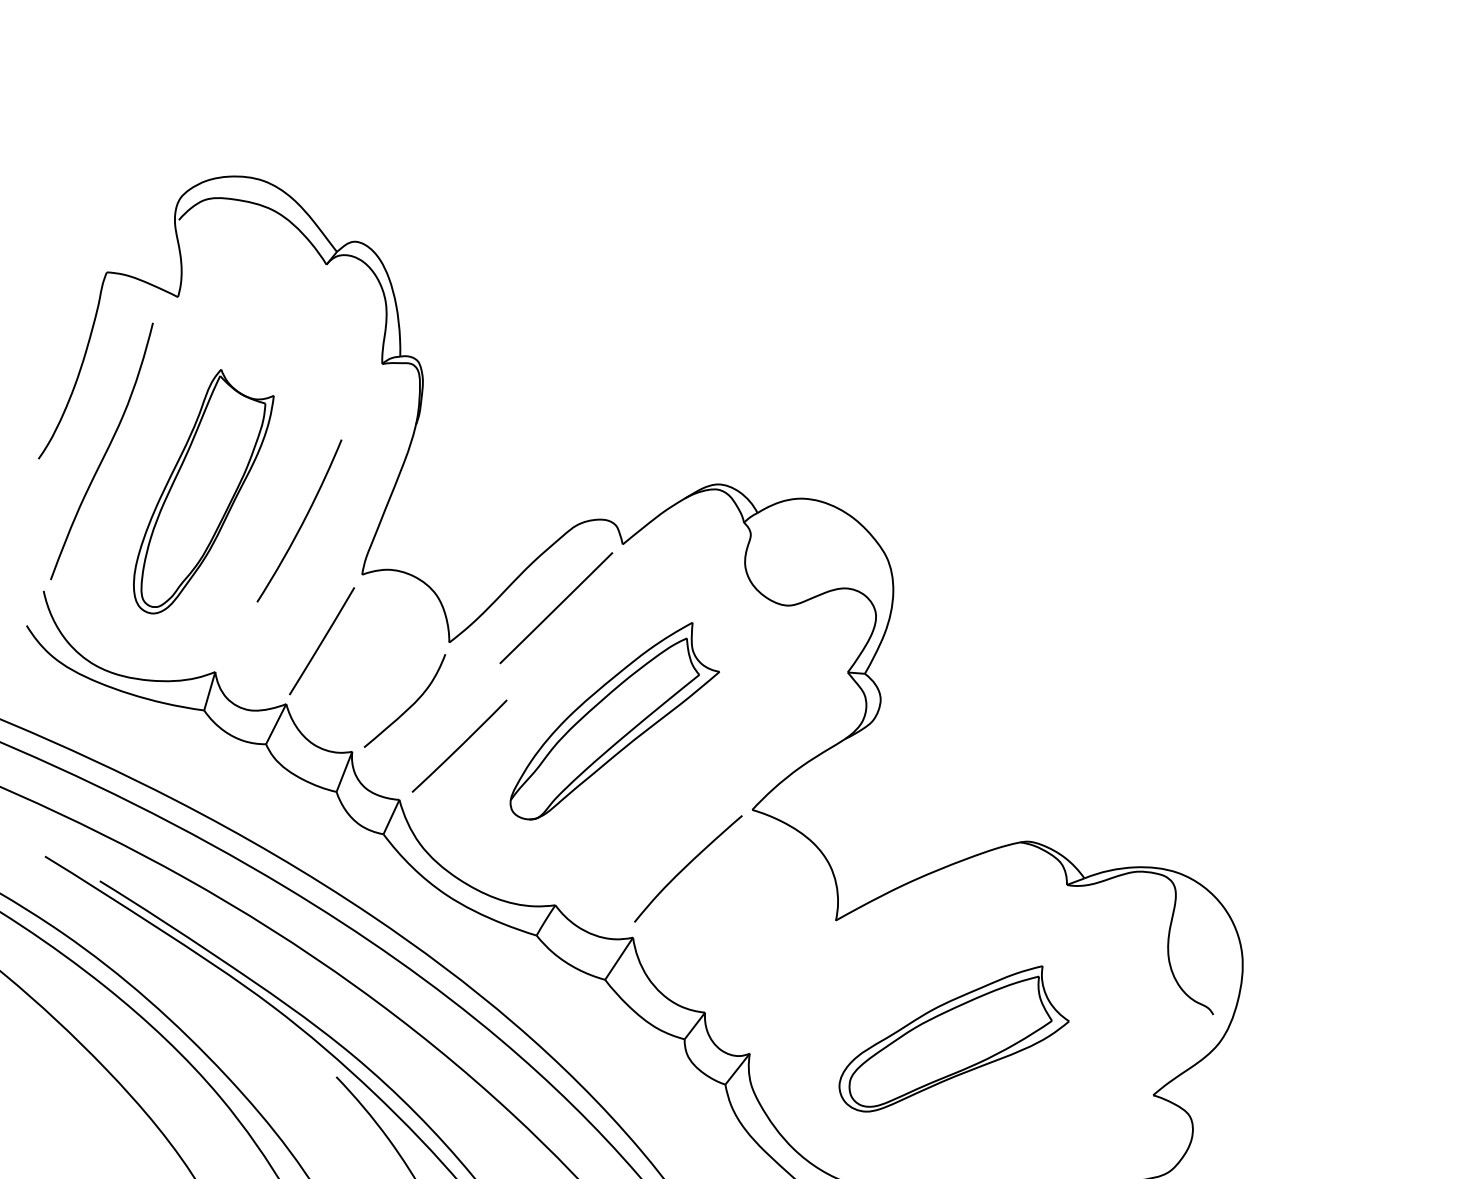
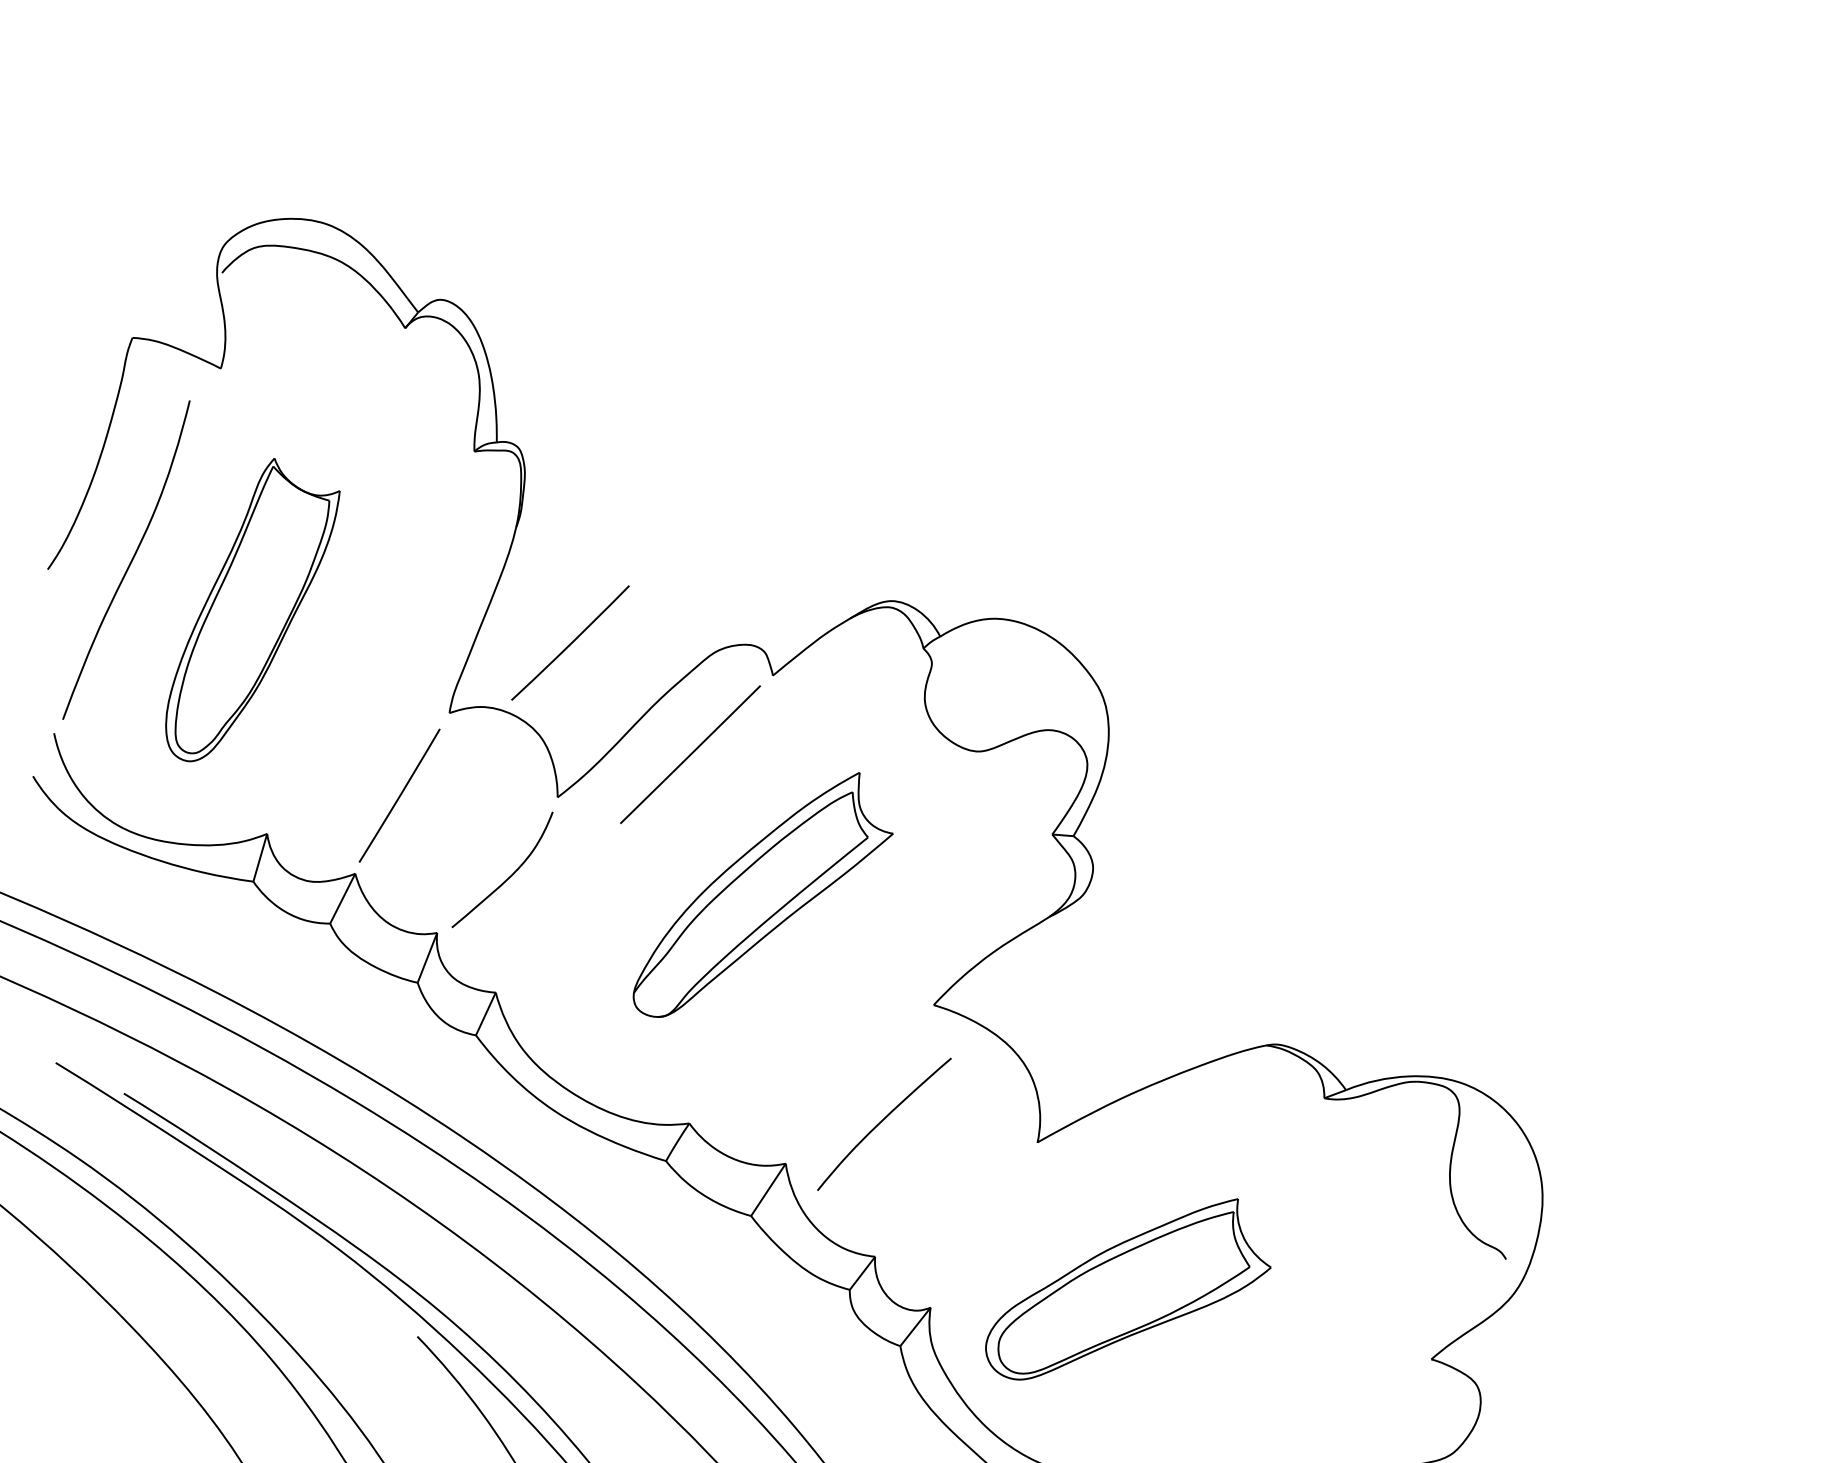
curve: (302, 521) -> (375, 647), removed
line: (459, 745) -> (570, 642), moved
curve: (686, 866) -> (882, 1121), moved
part: (954, 1039) -> (1128, 1289), moved

